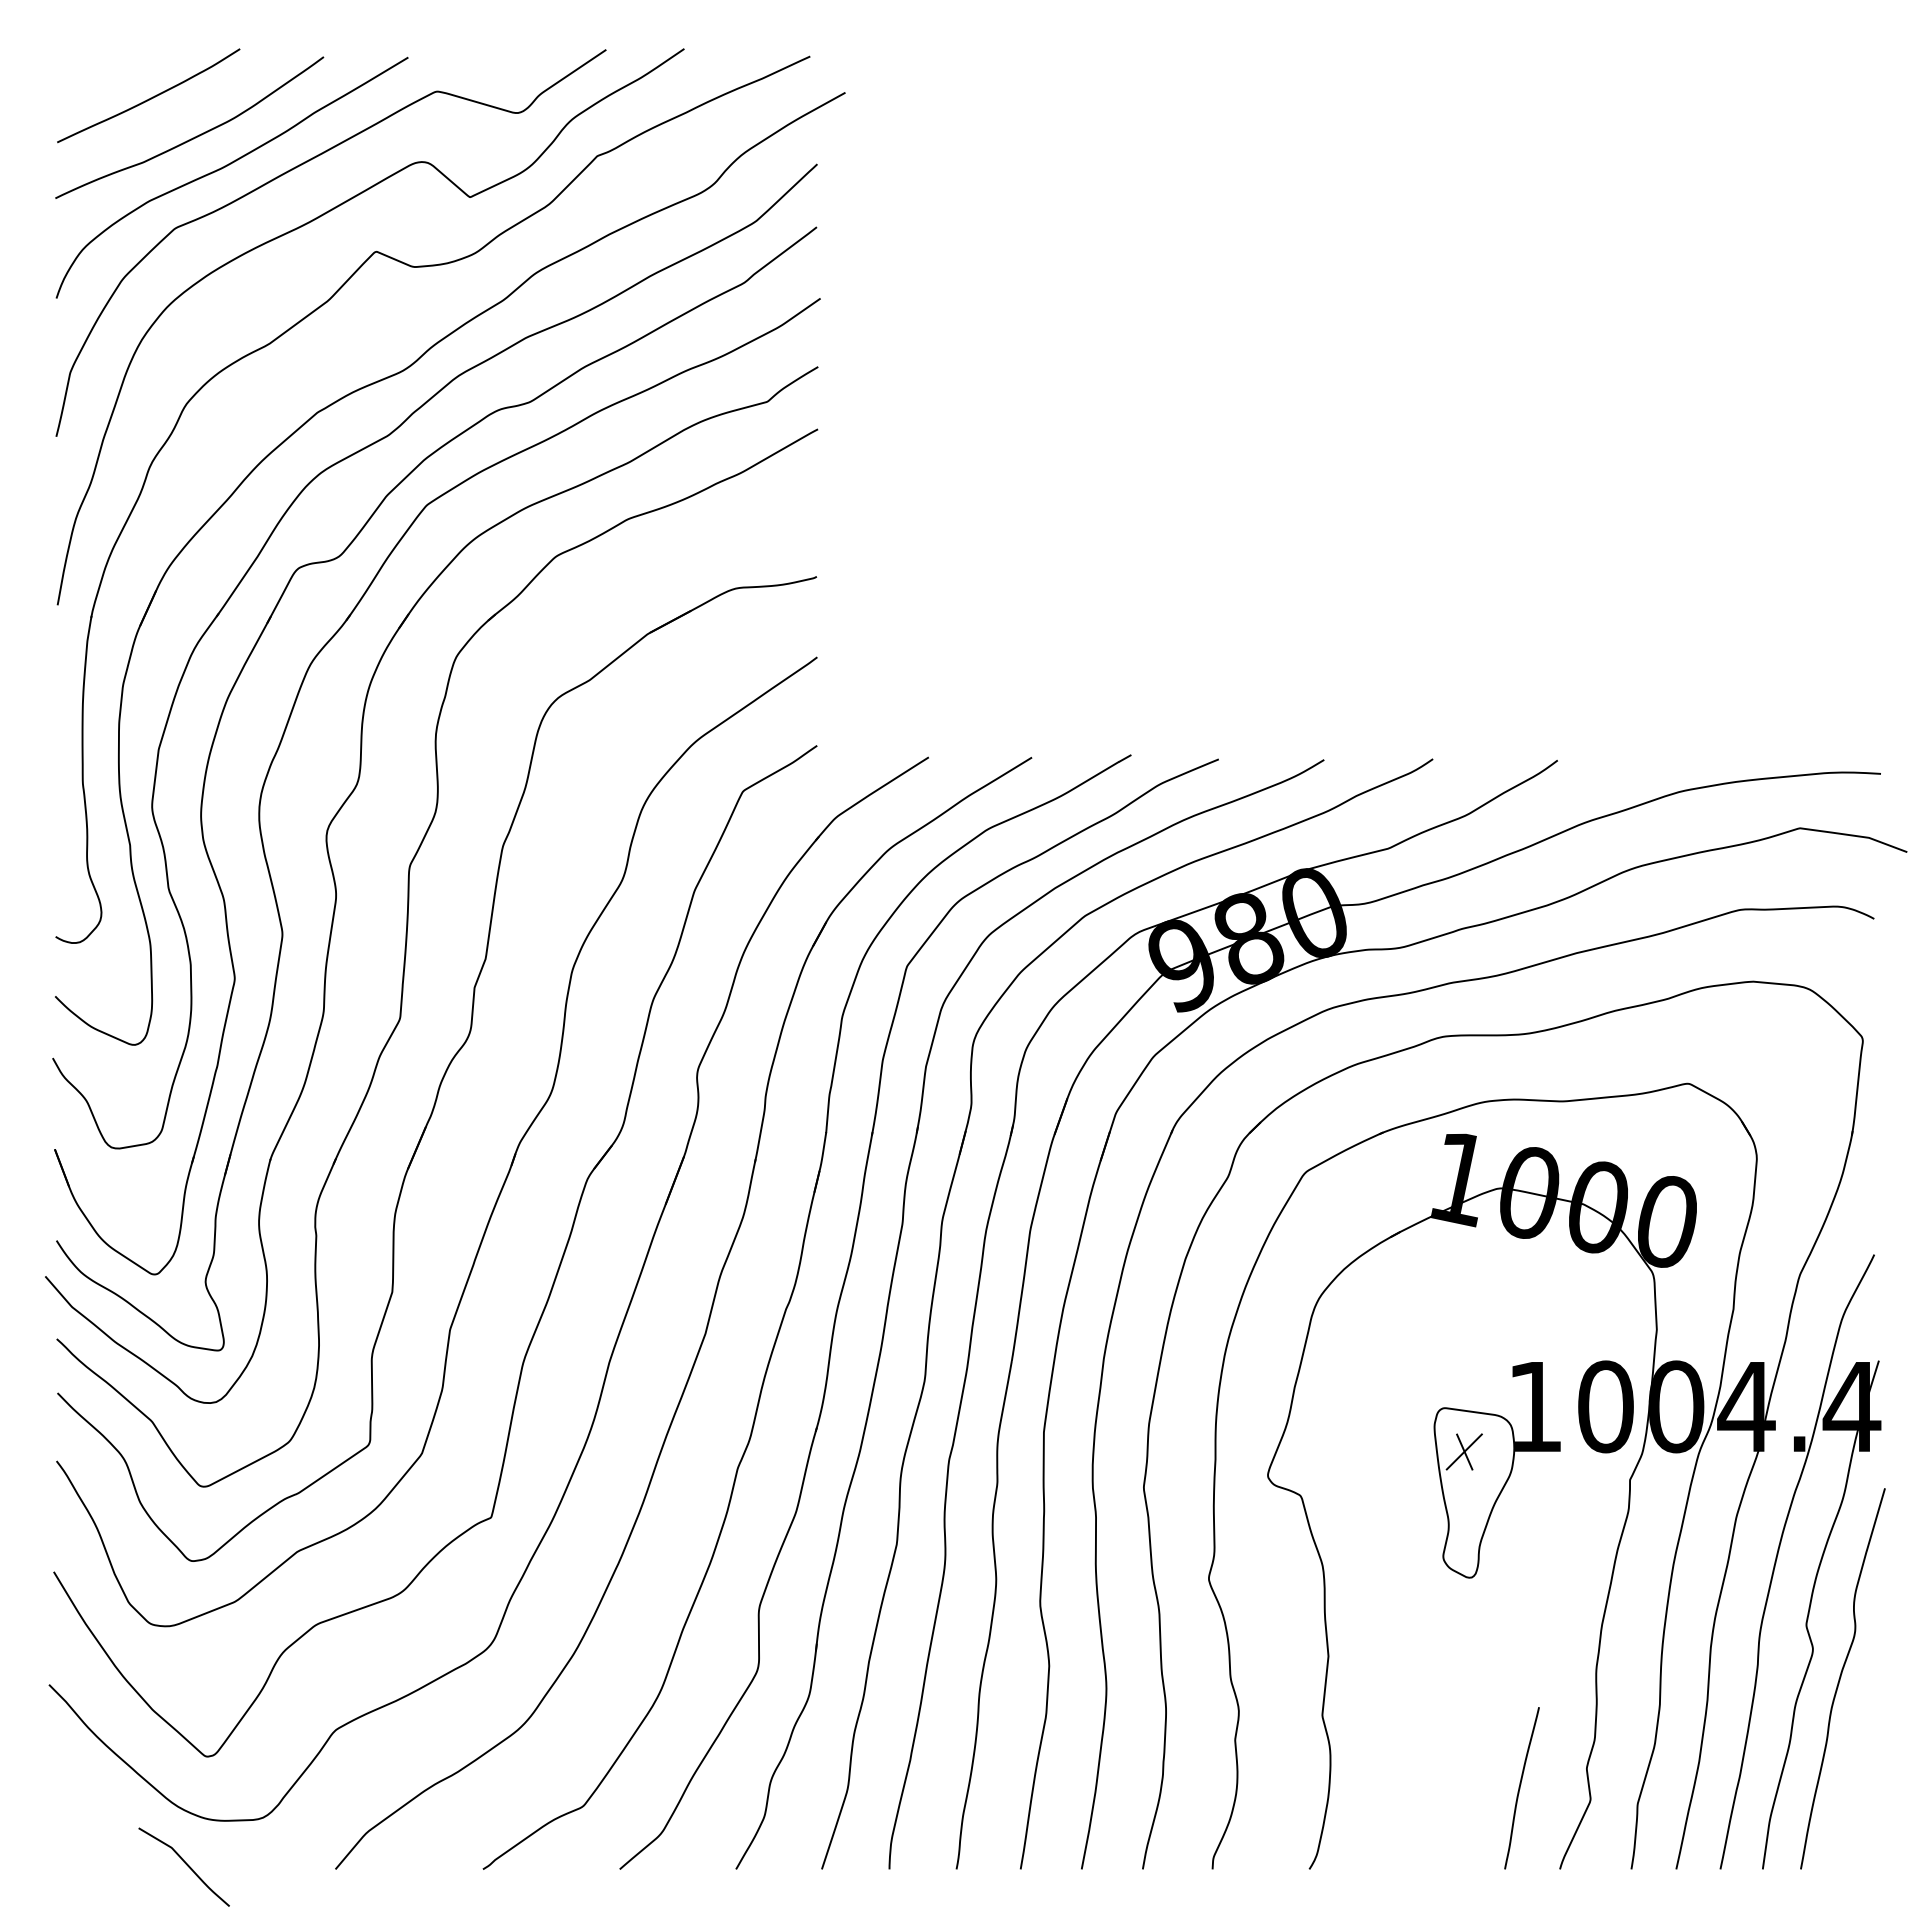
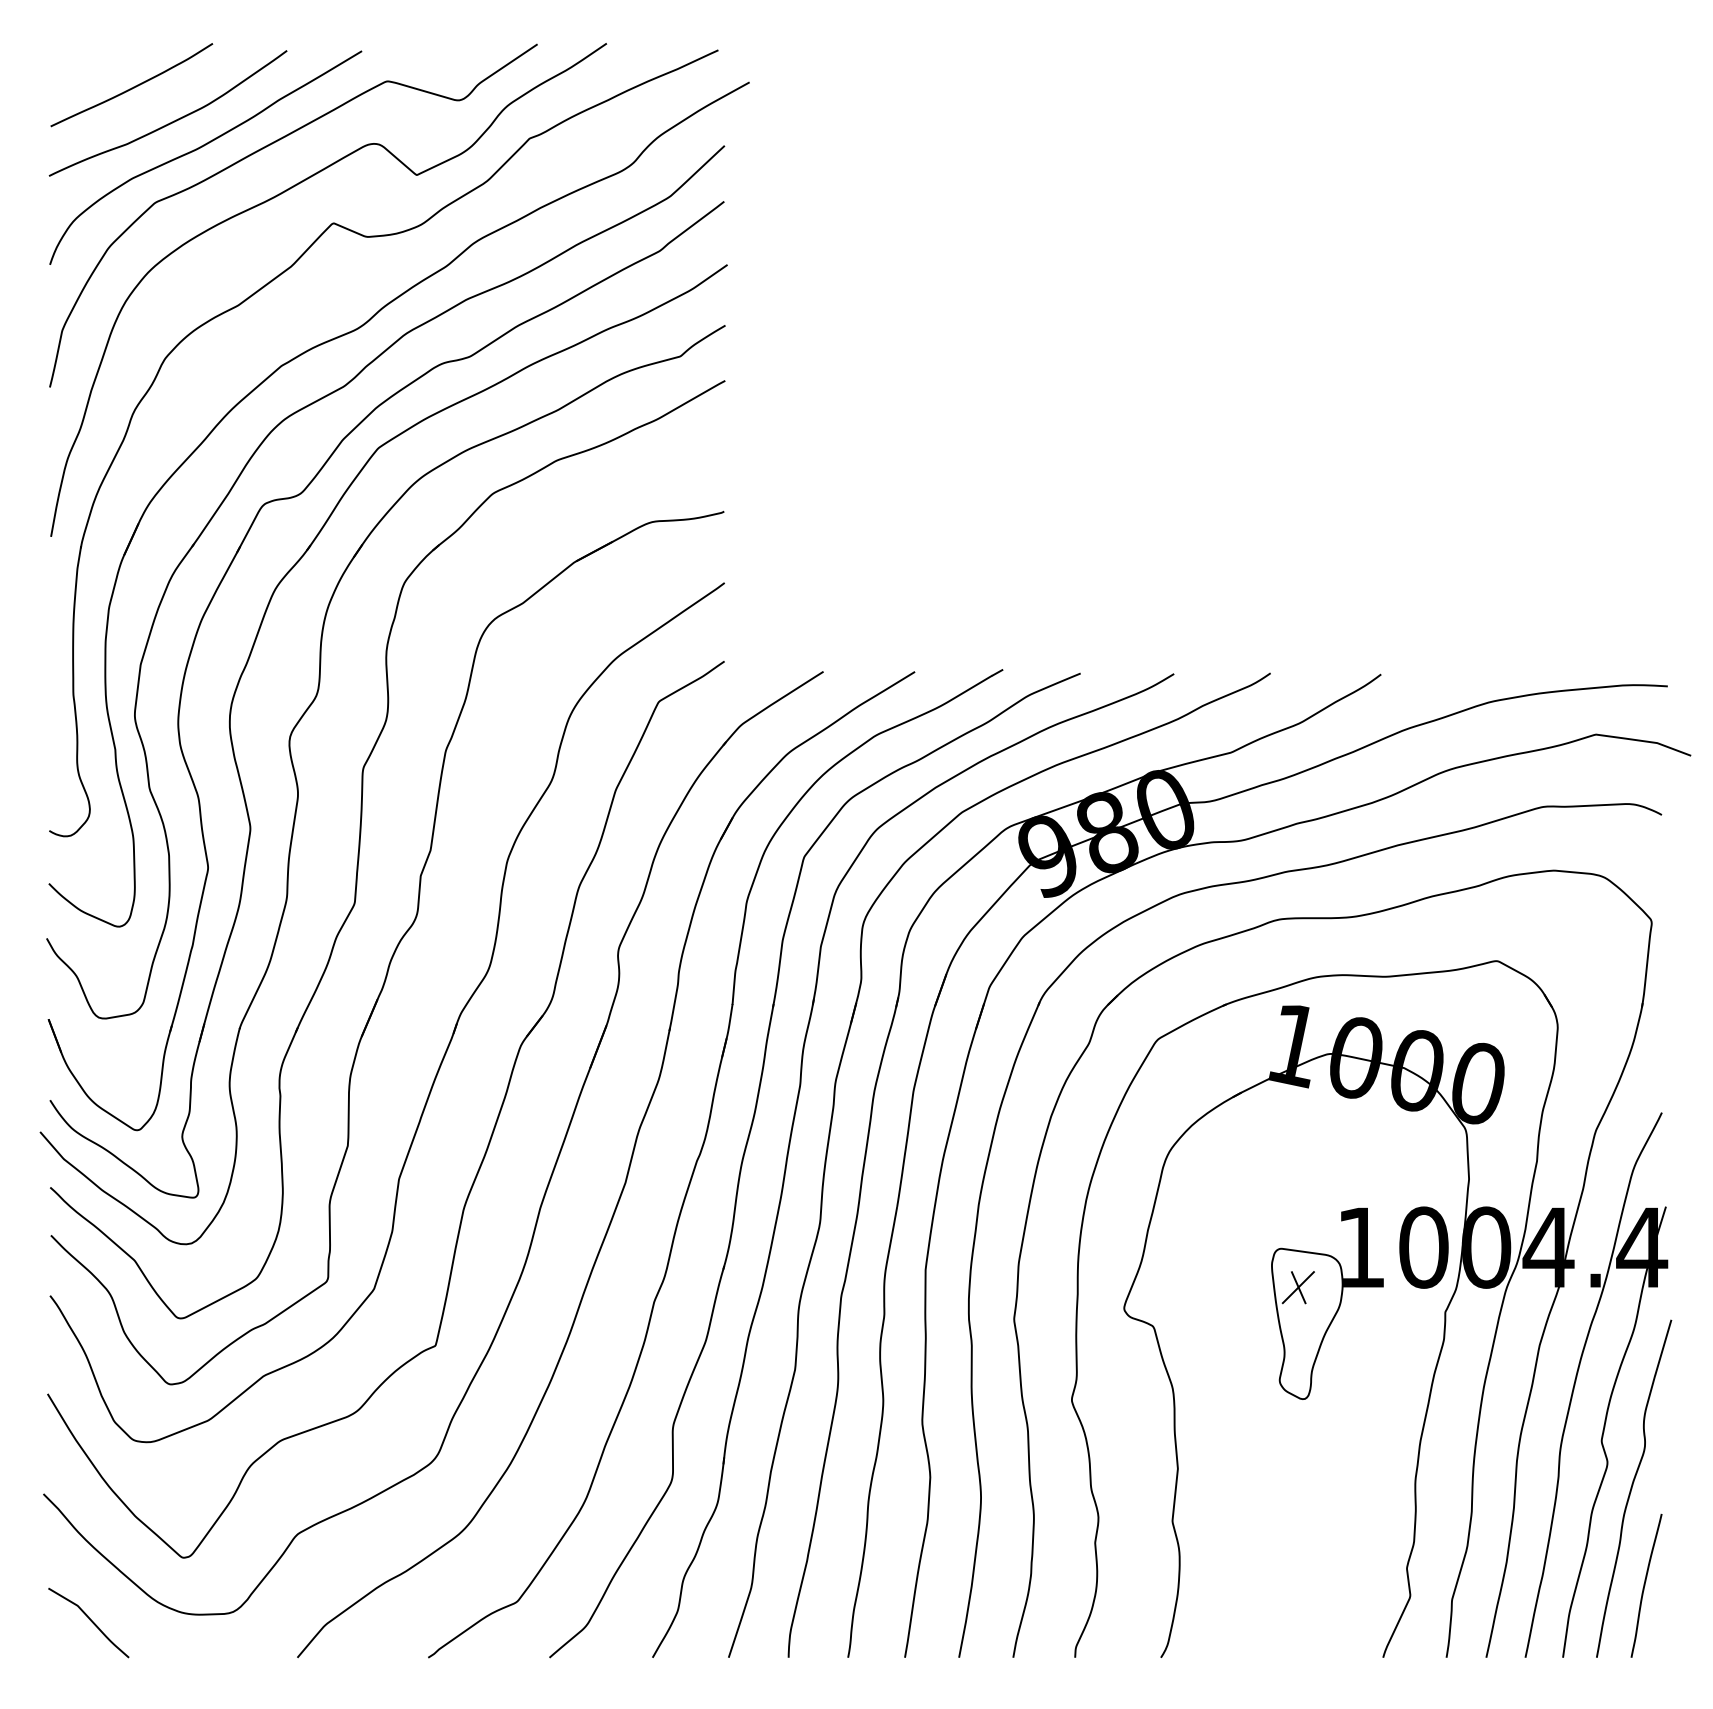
curve: (1520, 1788) -> (1645, 1586), moved
curve: (185, 1864) -> (89, 1620), moved

